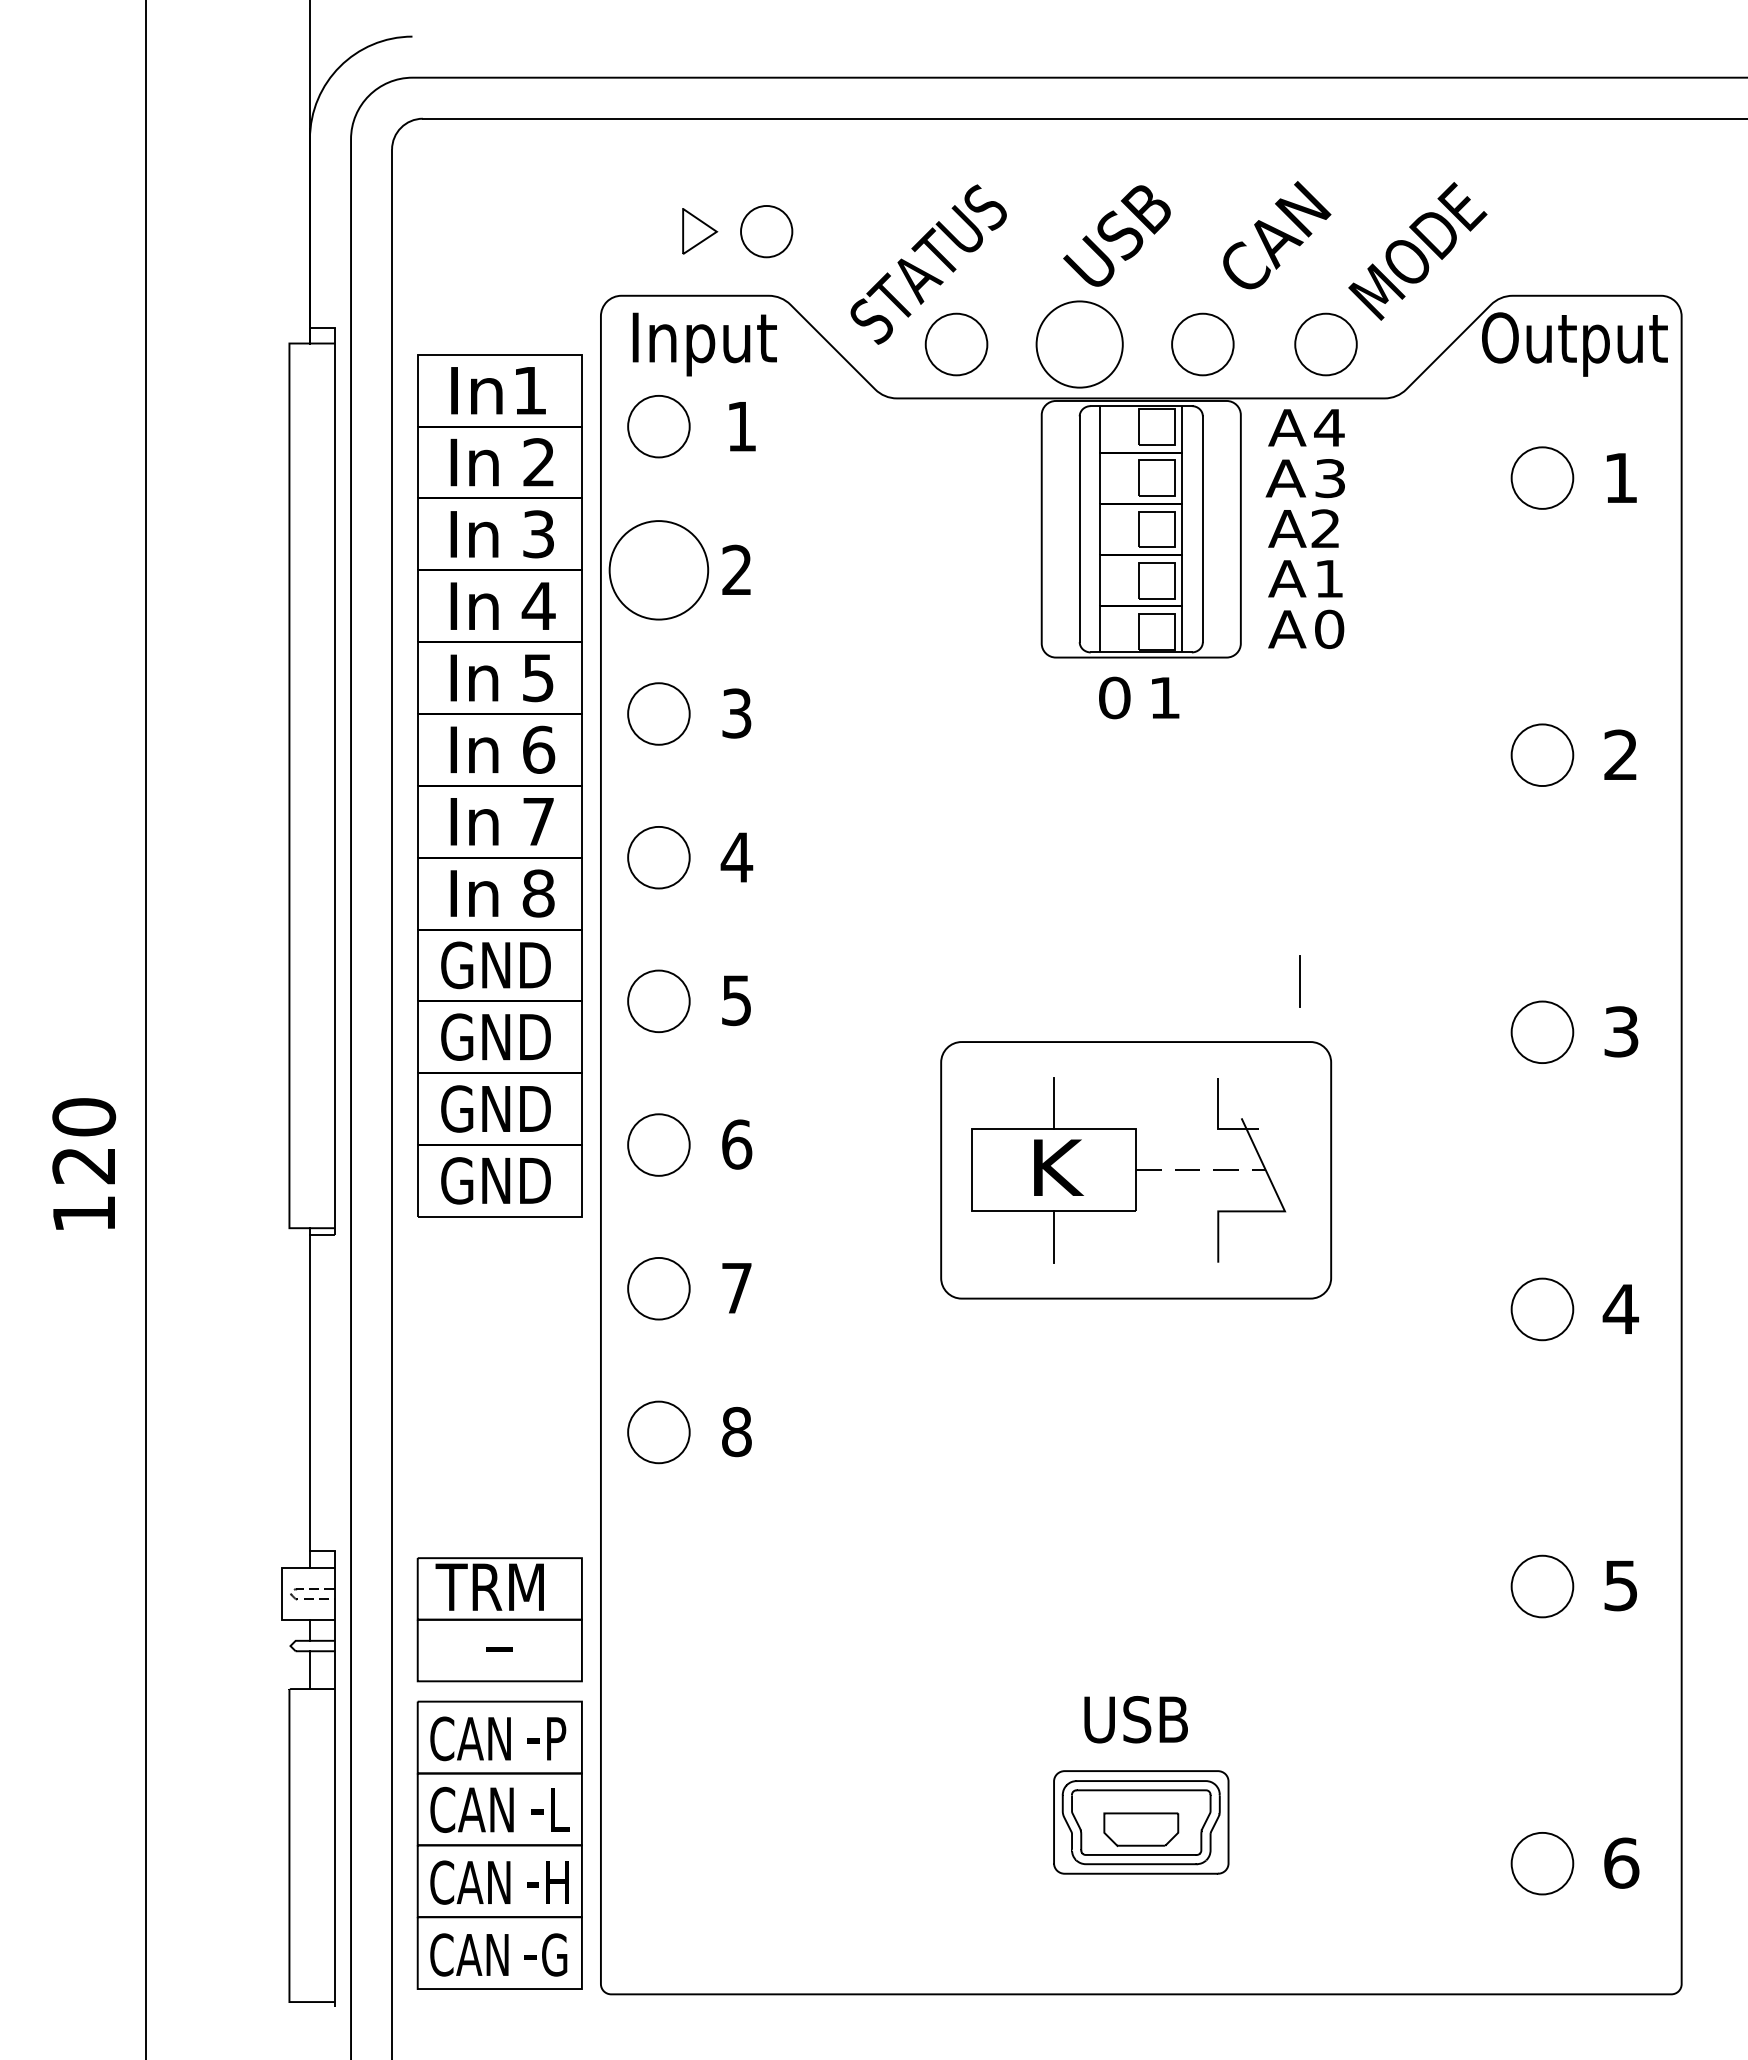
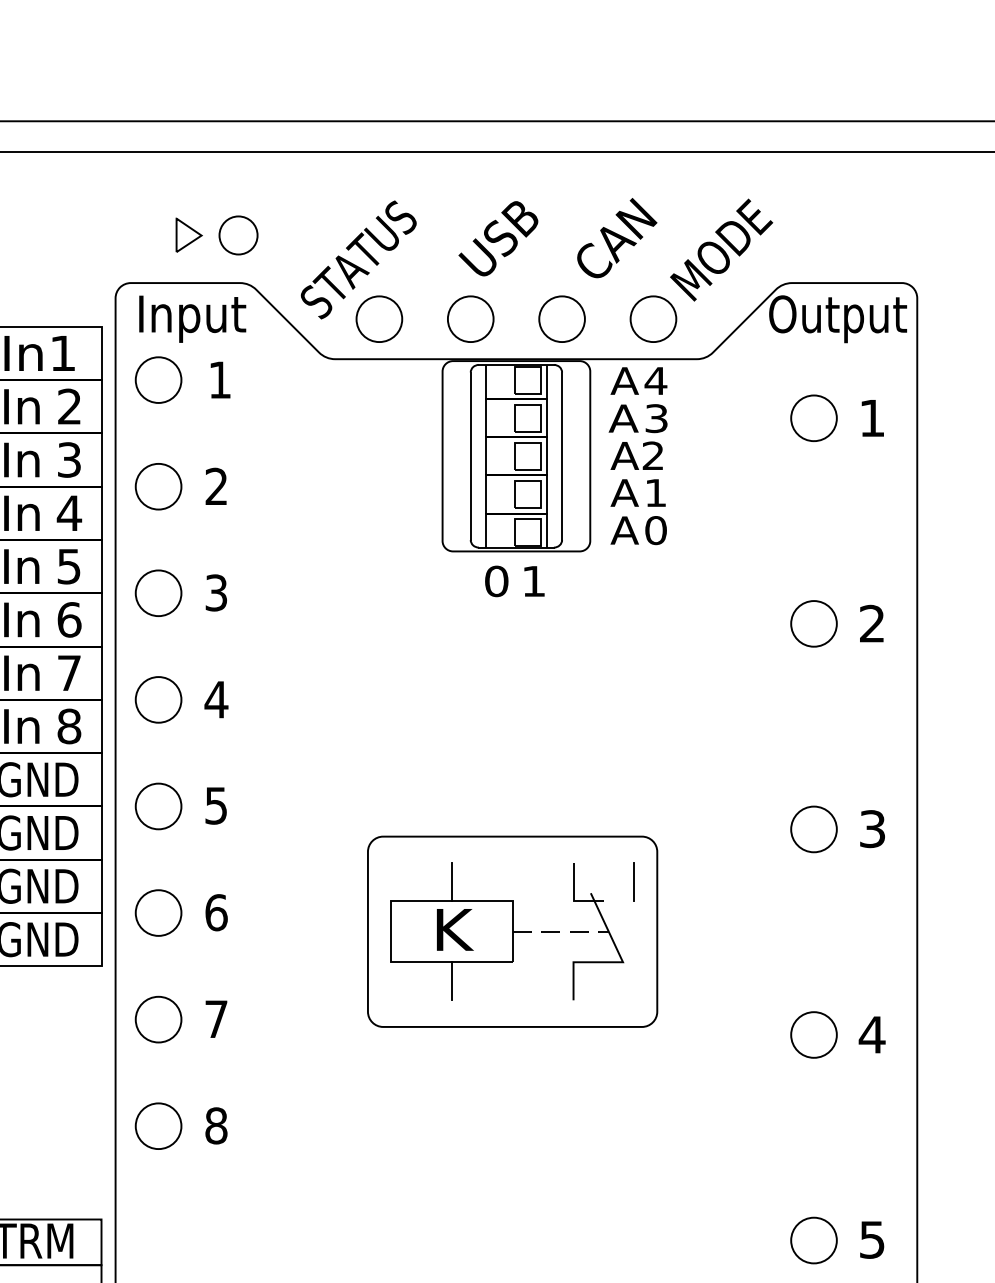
circle: (1079, 344) -> (470, 319), size x0.71
circle: (658, 570) -> (158, 486), size x0.62
line: (1299, 981) -> (633, 882), moved

